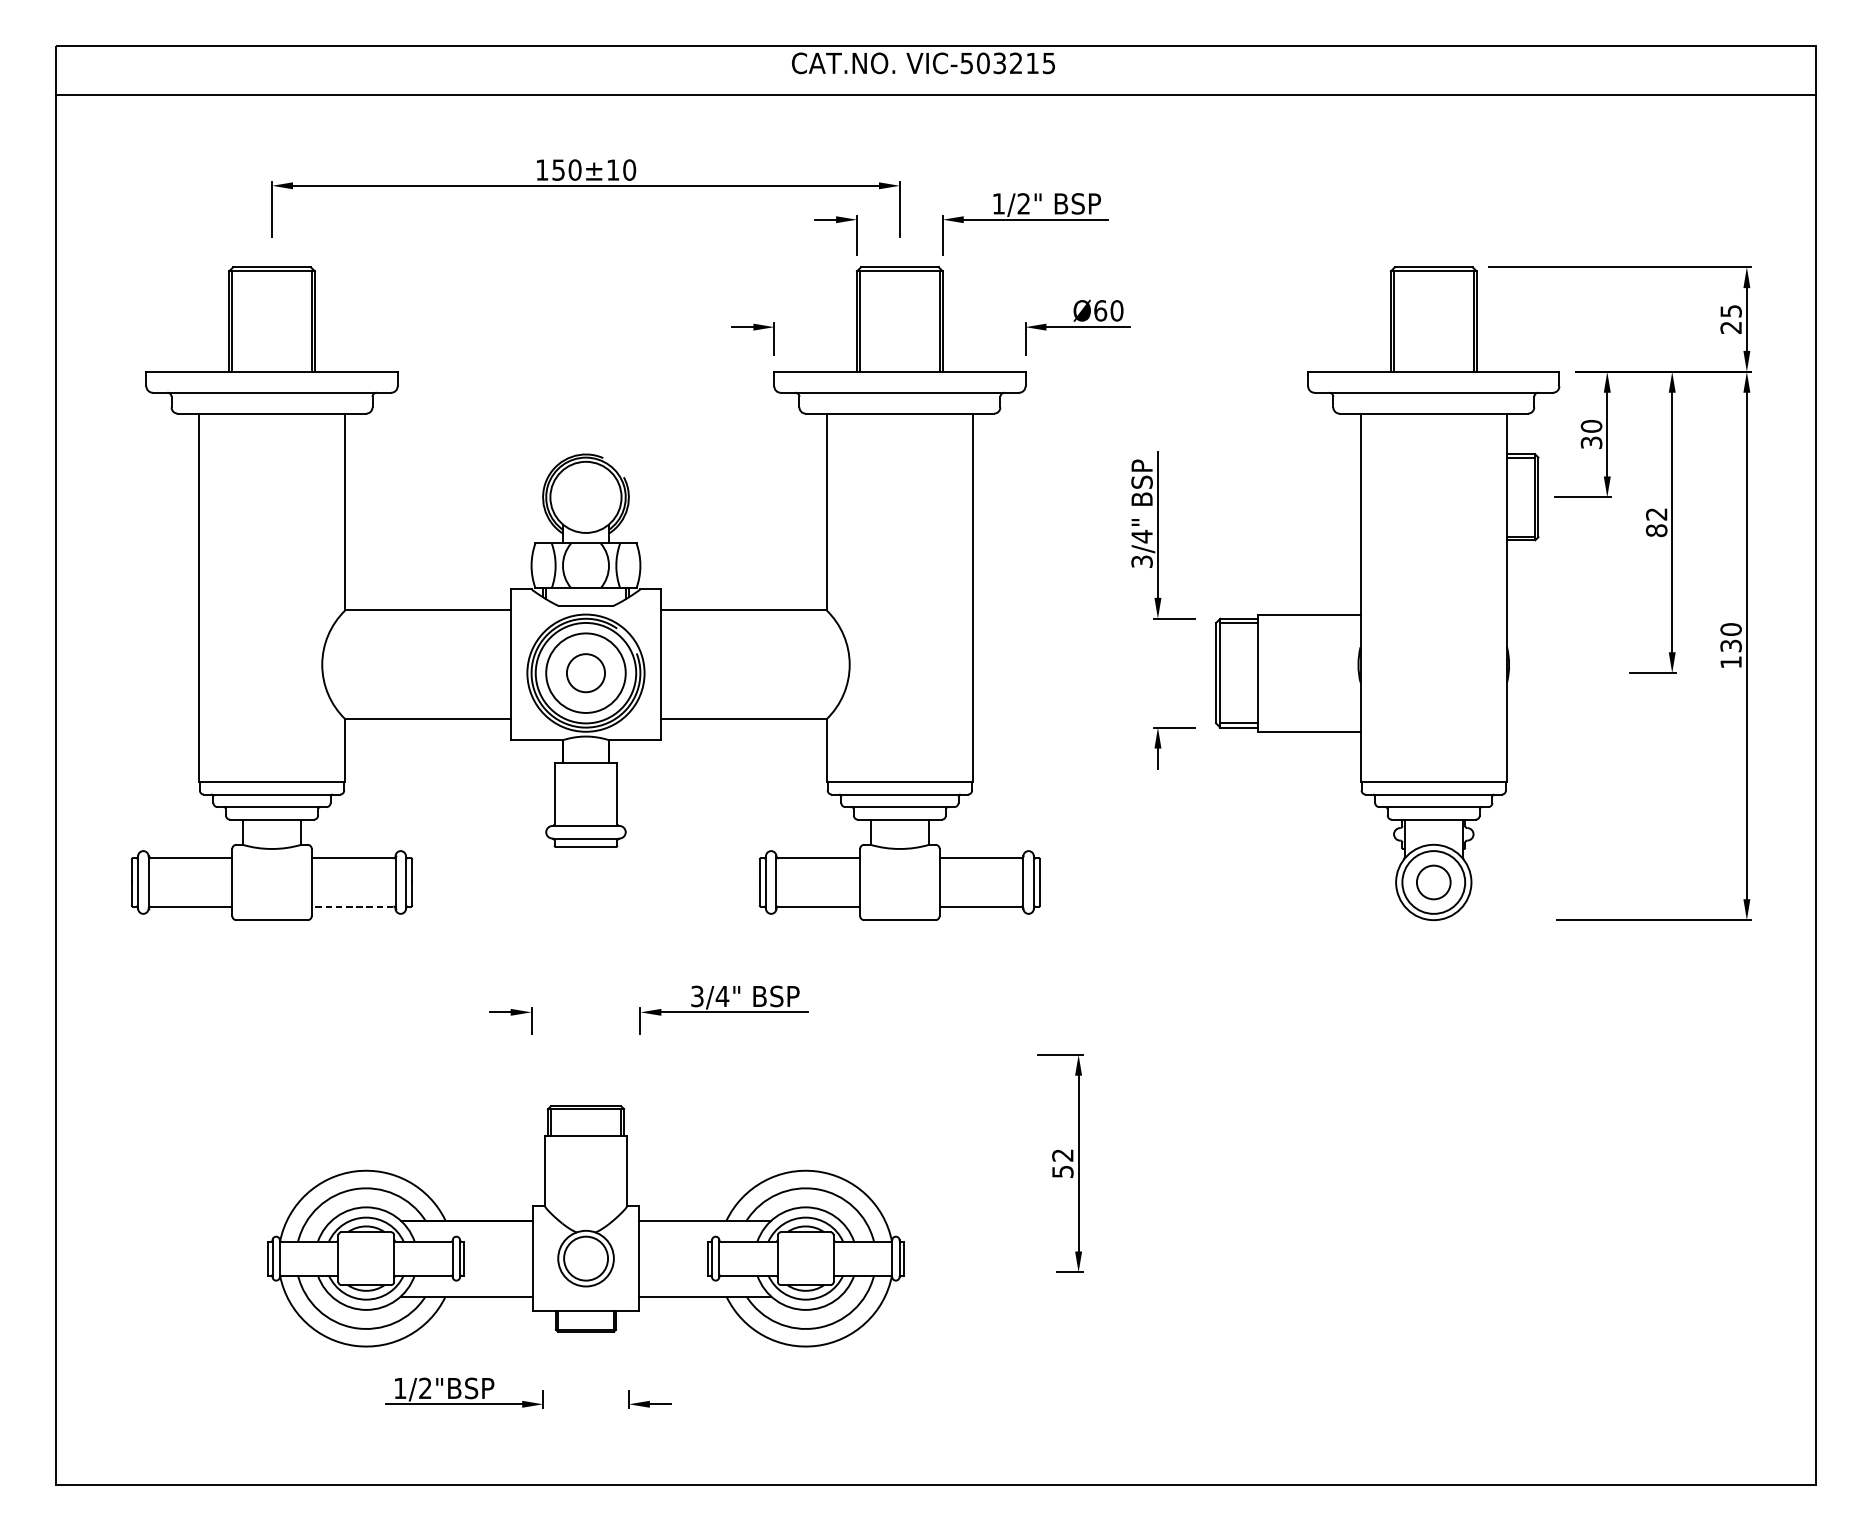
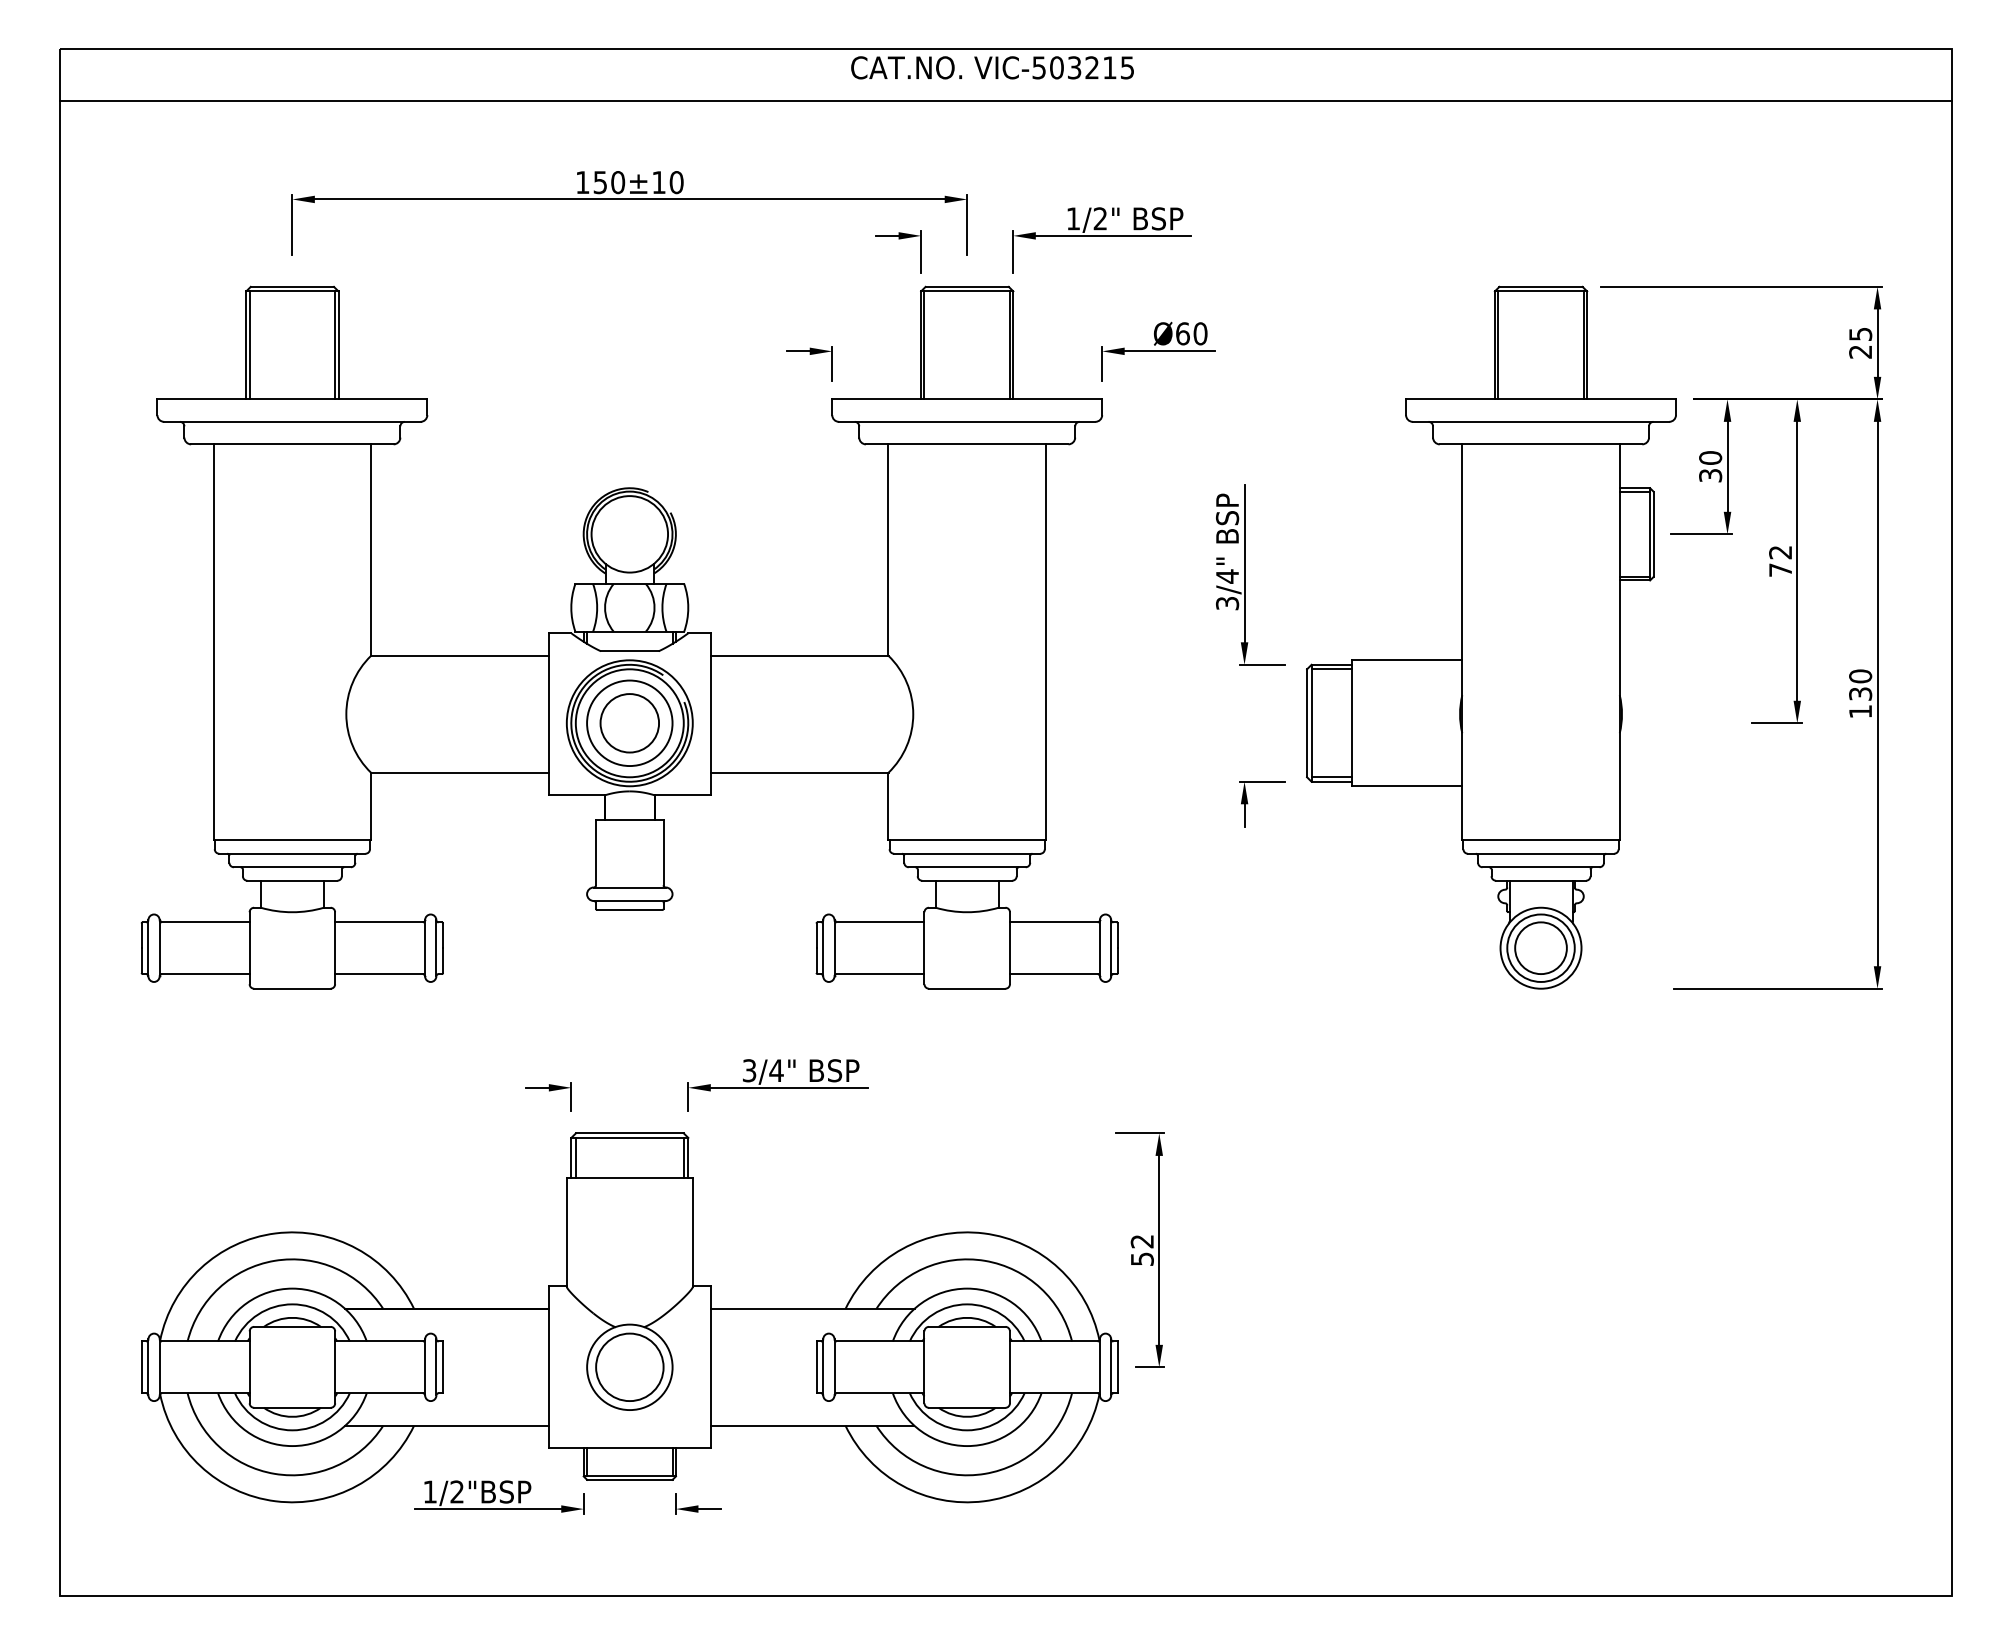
text: (1656, 531) -> (1780, 570), 82 -> 72
circle: (585, 673) -> (629, 723), size x1.43
circle: (1433, 882) -> (1540, 948), size x1.43
line: (352, 906) -> (378, 974), dashed -> solid
part: (585, 1226) -> (629, 1317), size x1.43

